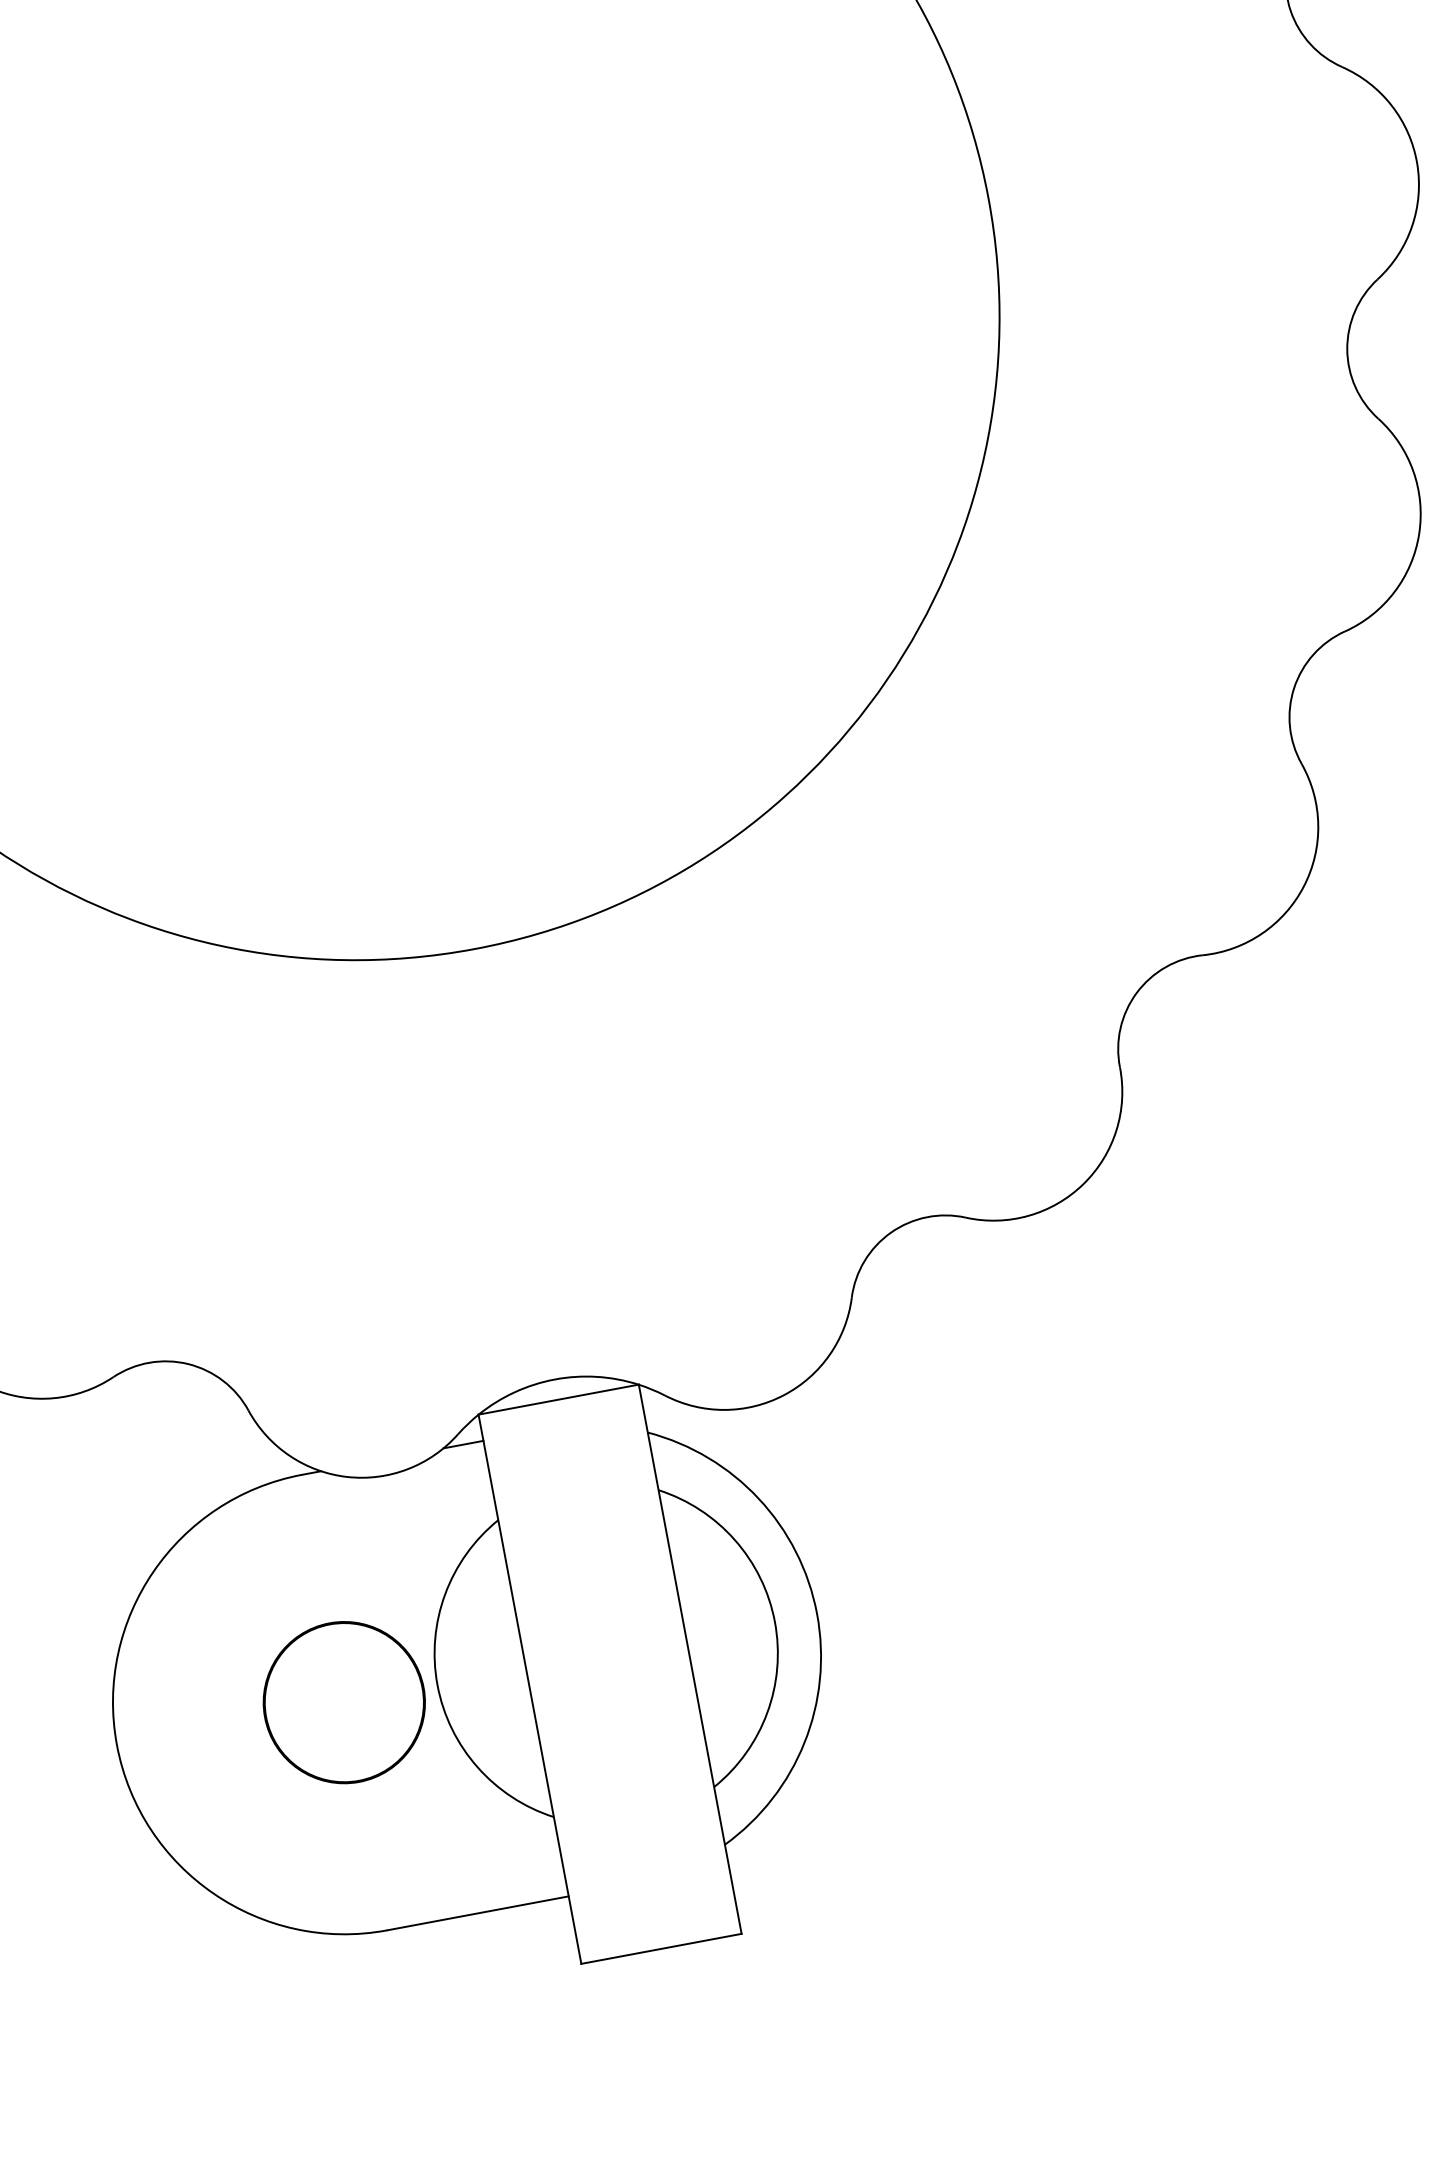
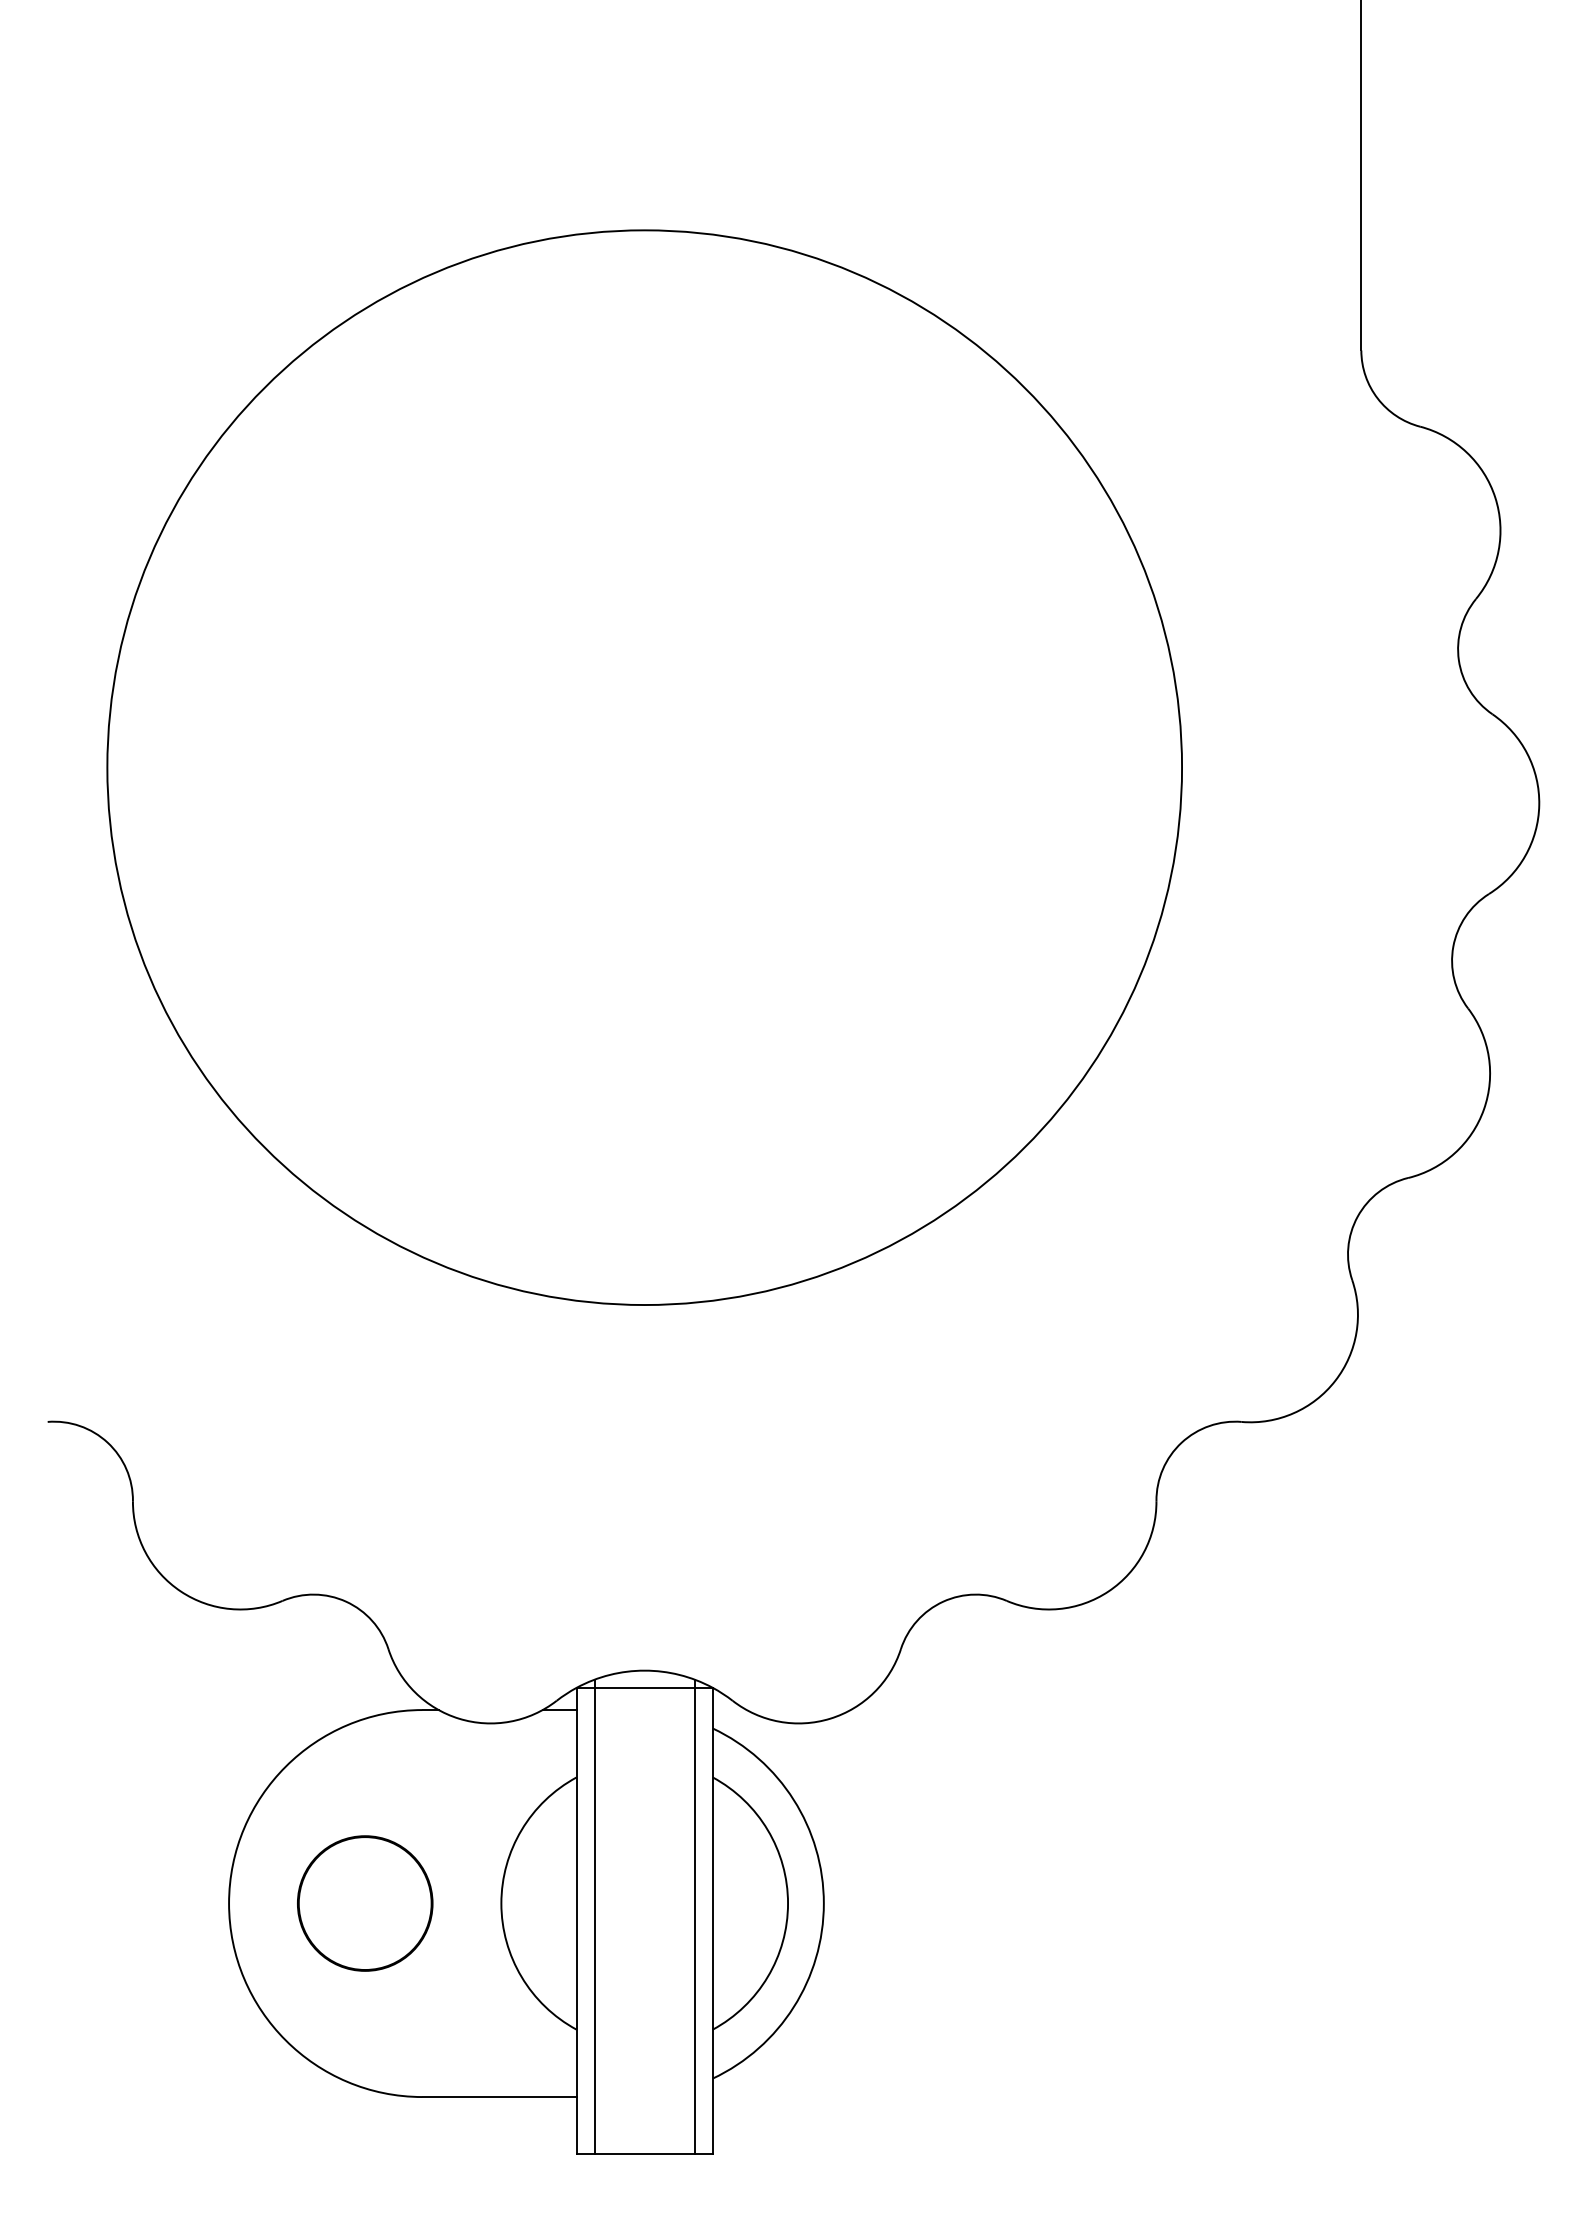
line: (667, 1657) -> (694, 1916), added
line: (549, 1679) -> (594, 1916), added
circle: (344, 1702) -> (365, 1903), moved

